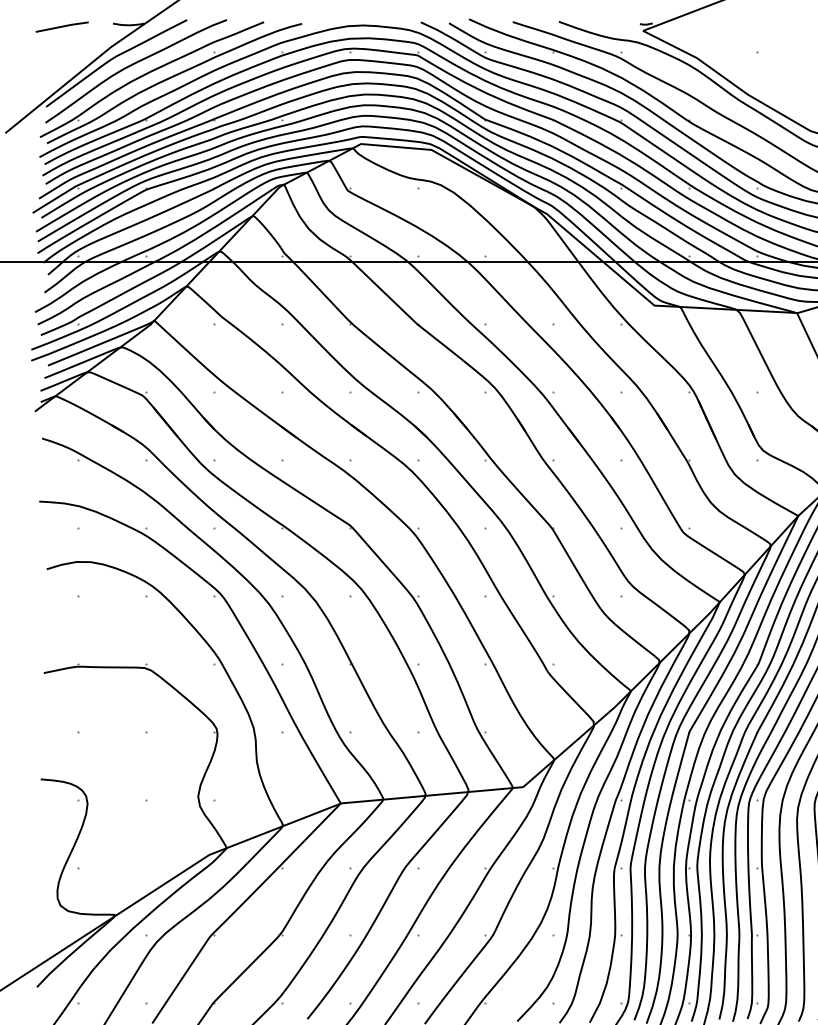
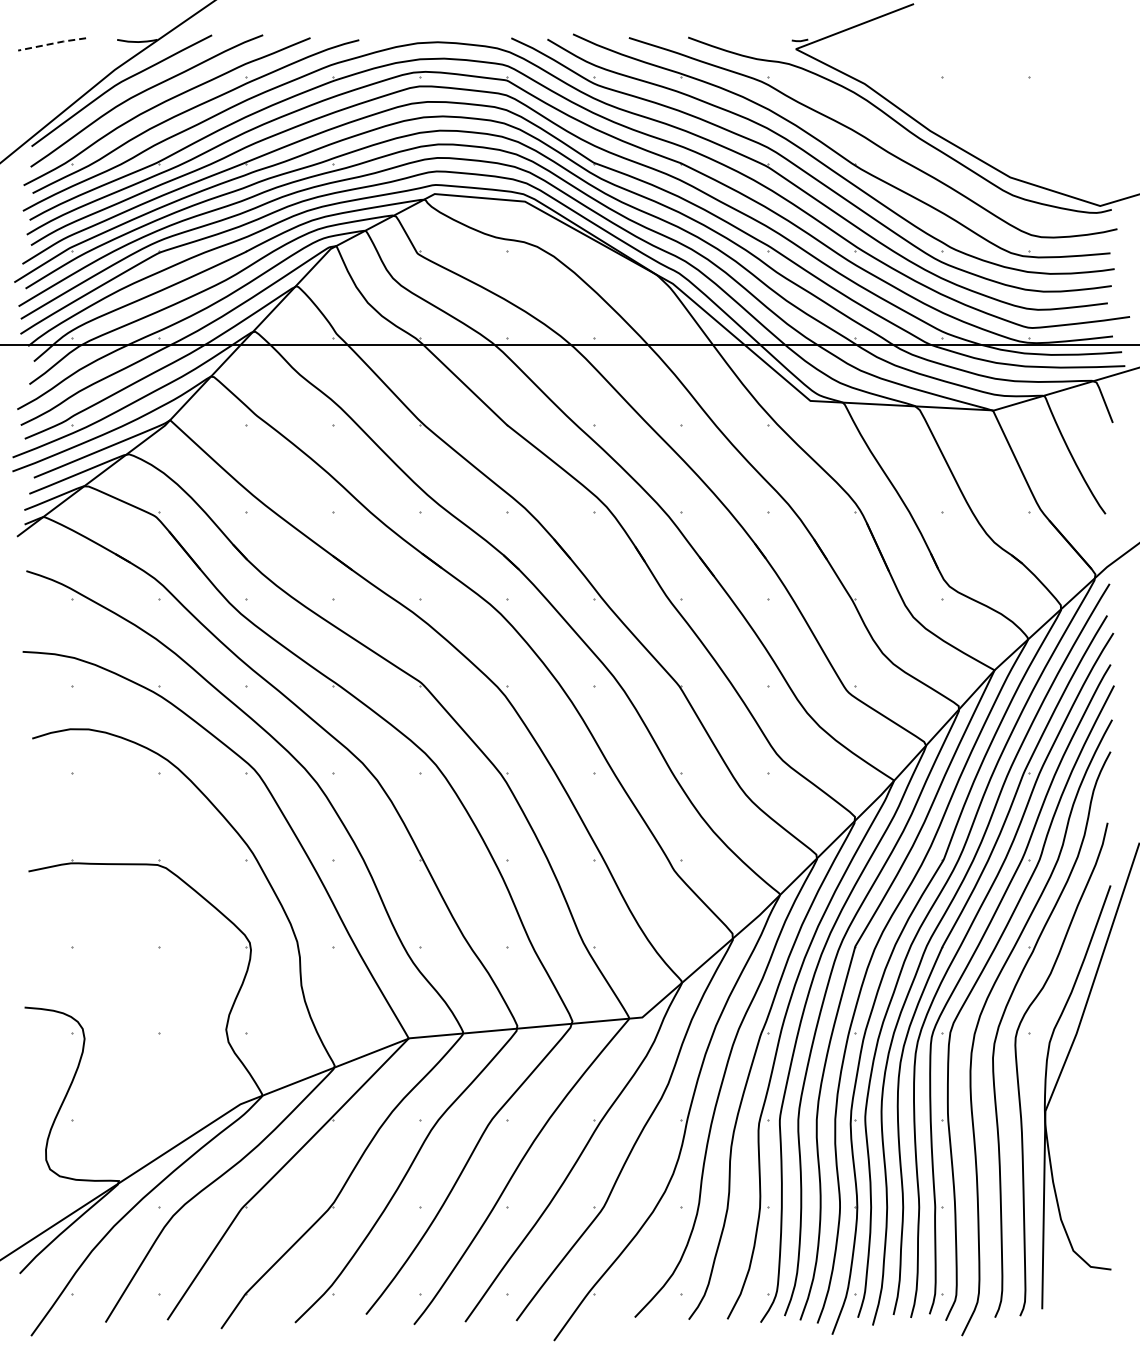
line: (61, 26) -> (51, 43), solid -> dashed

